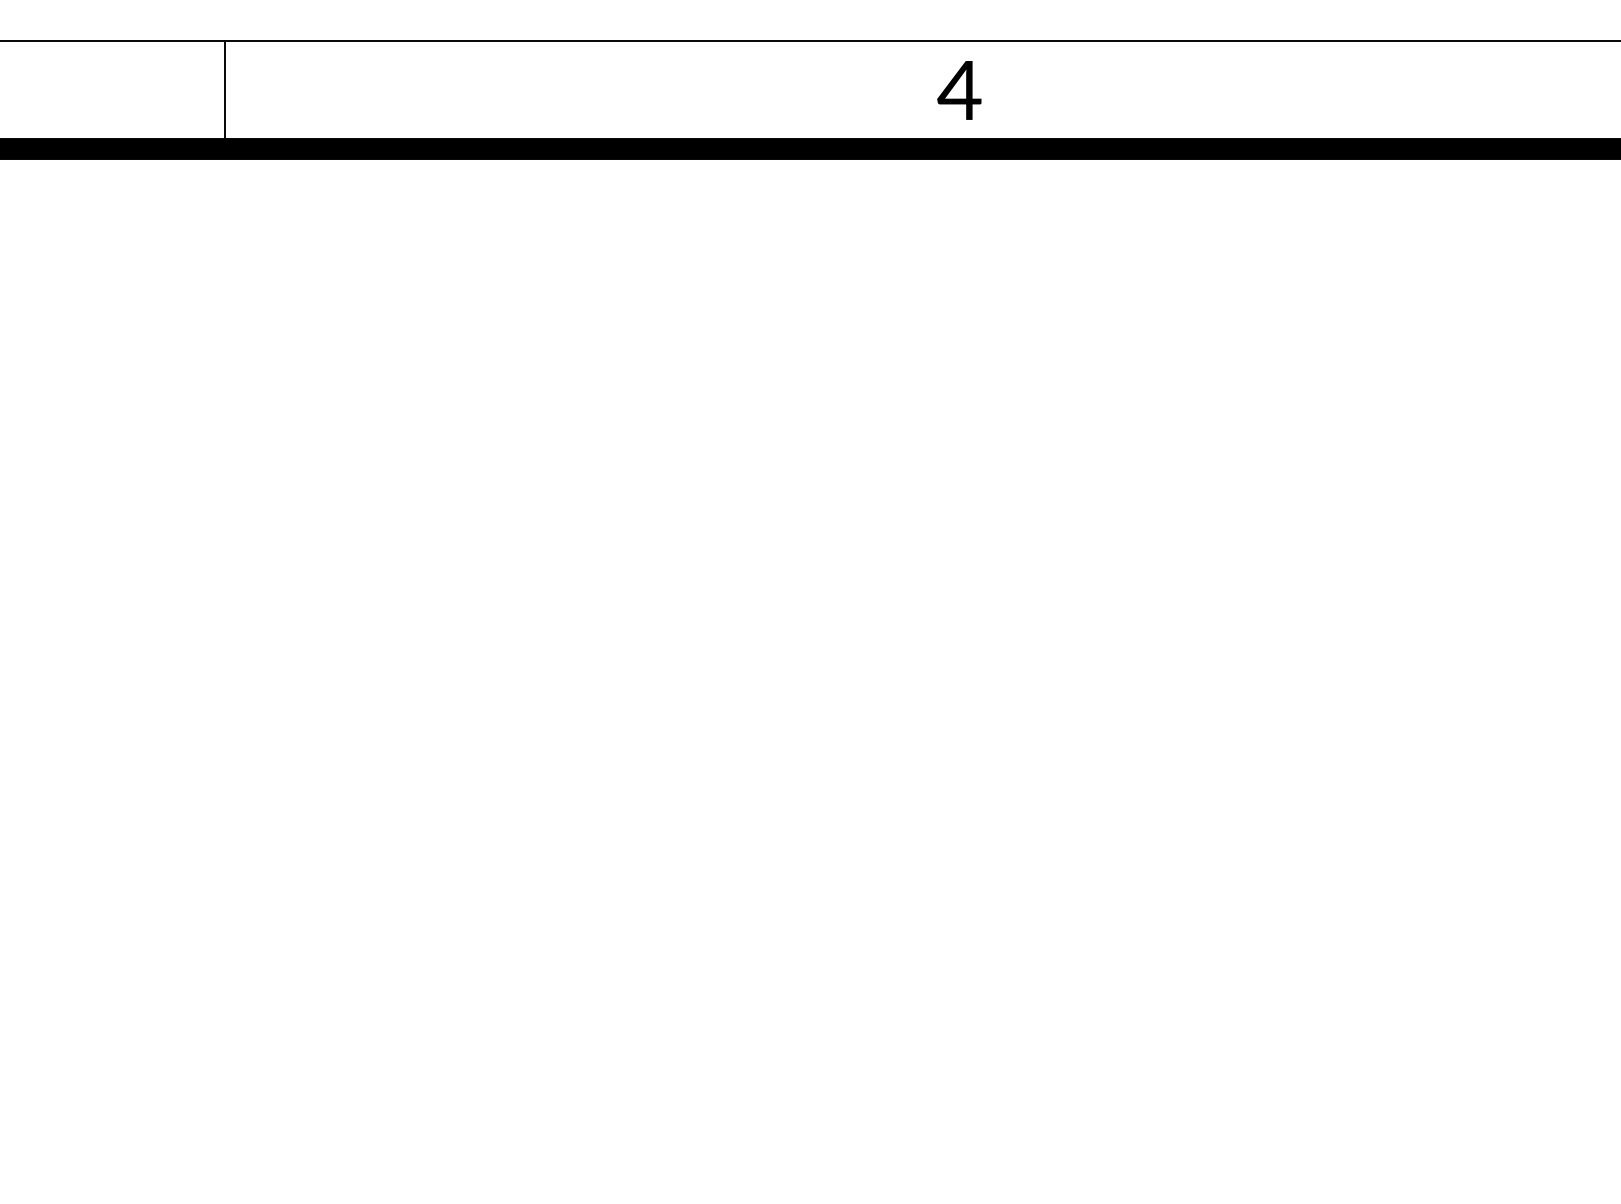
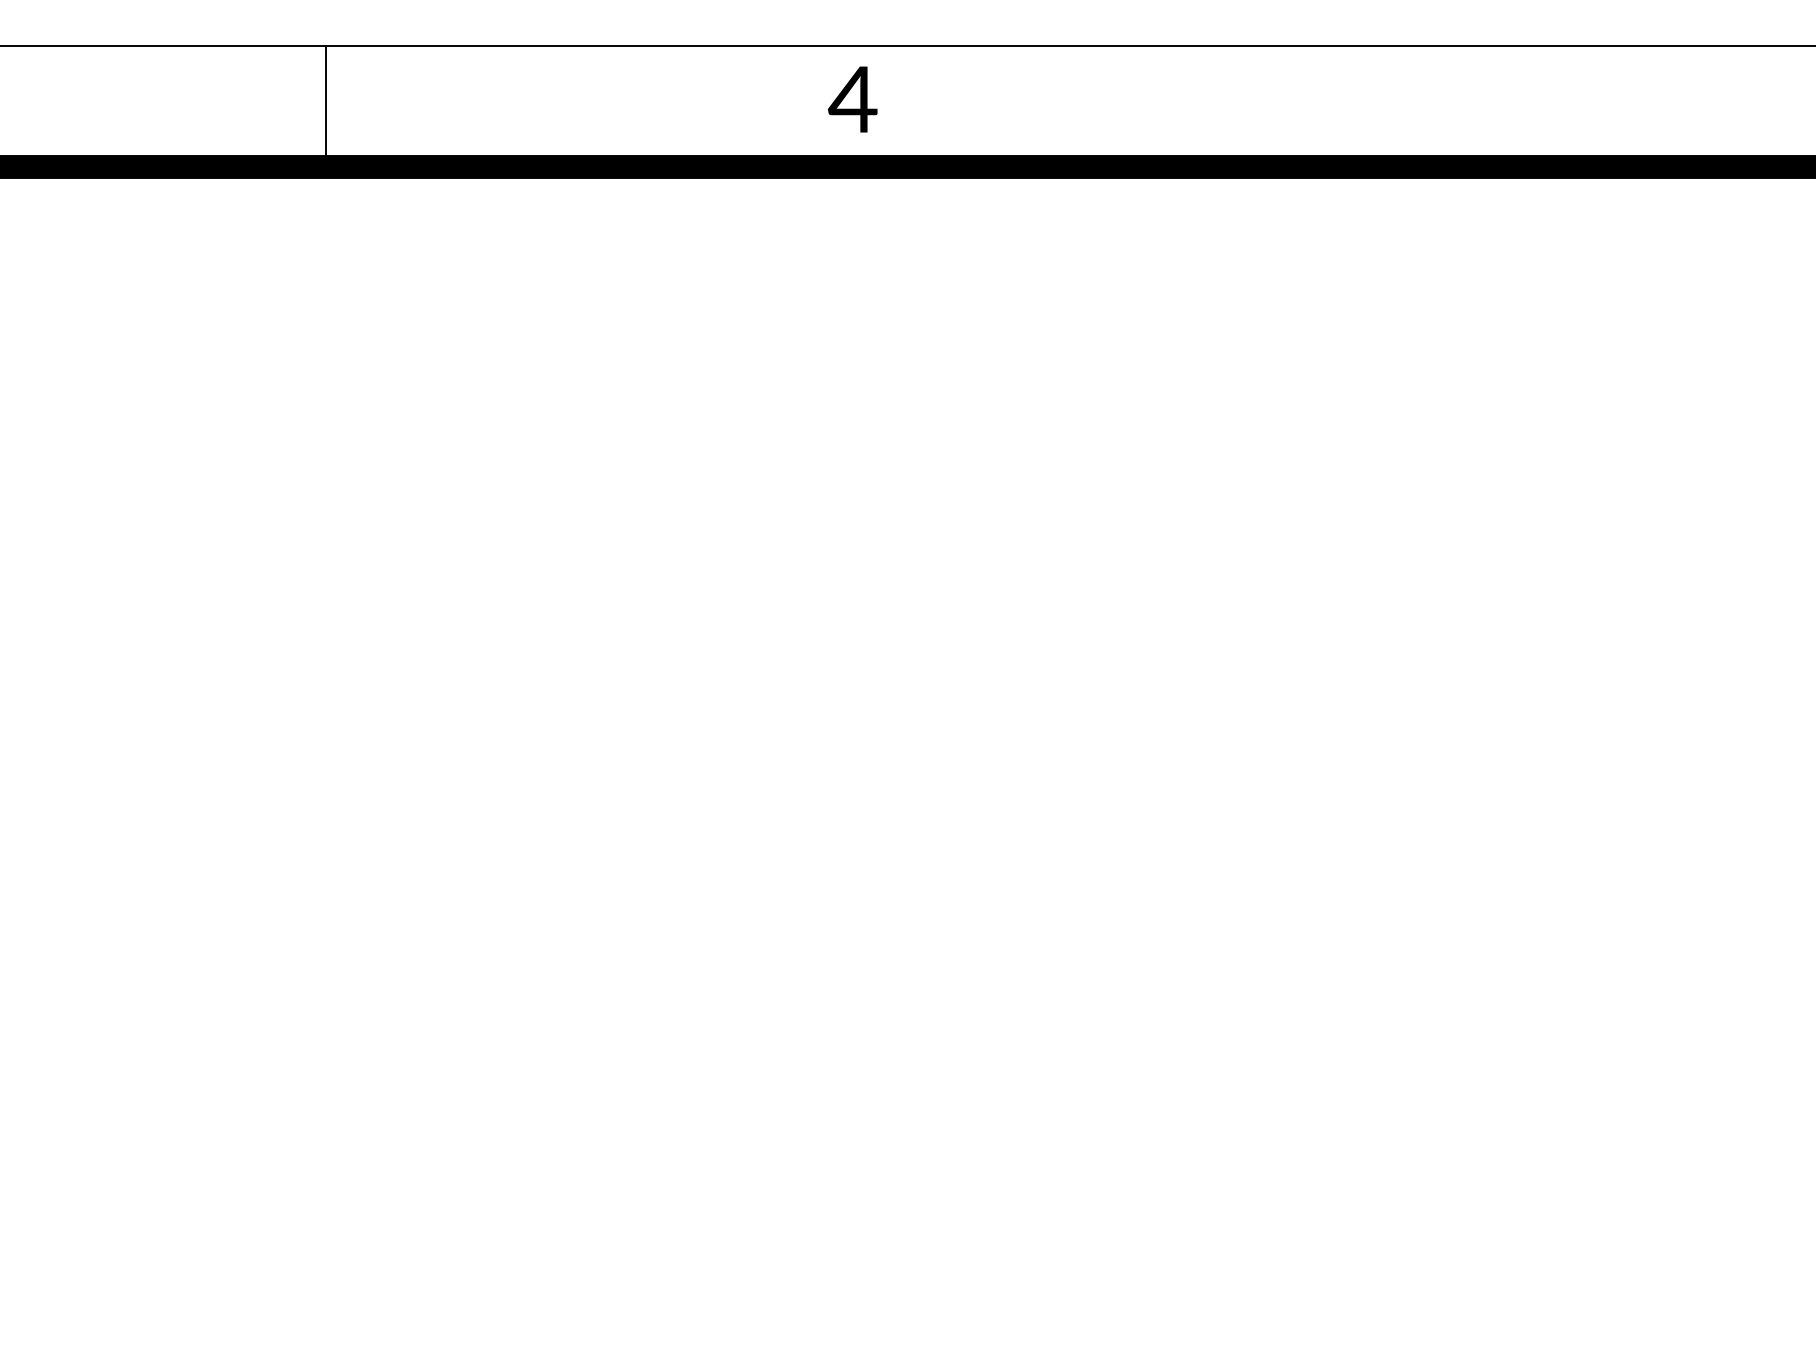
line: (225, 90) -> (325, 101), moved
text: (959, 90) -> (852, 99), moved

